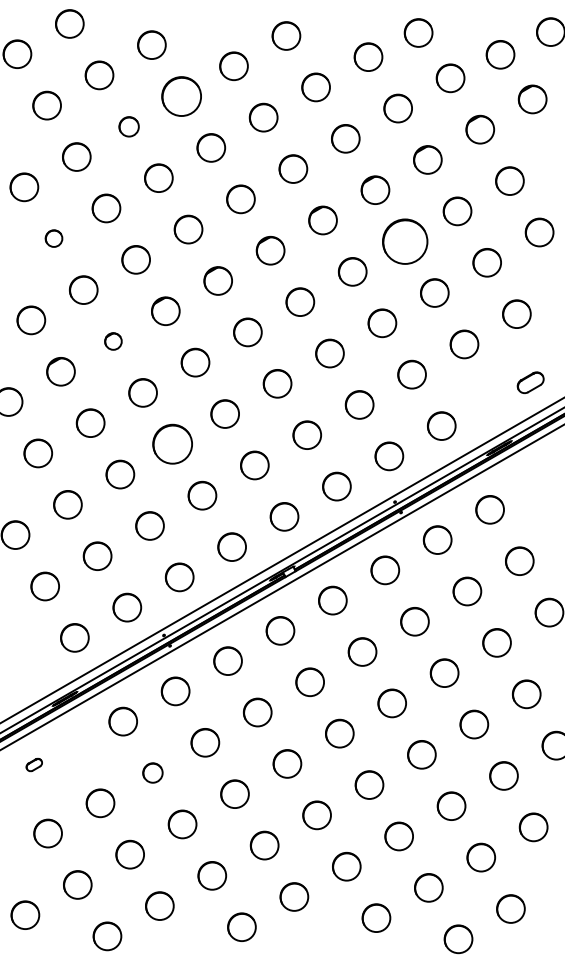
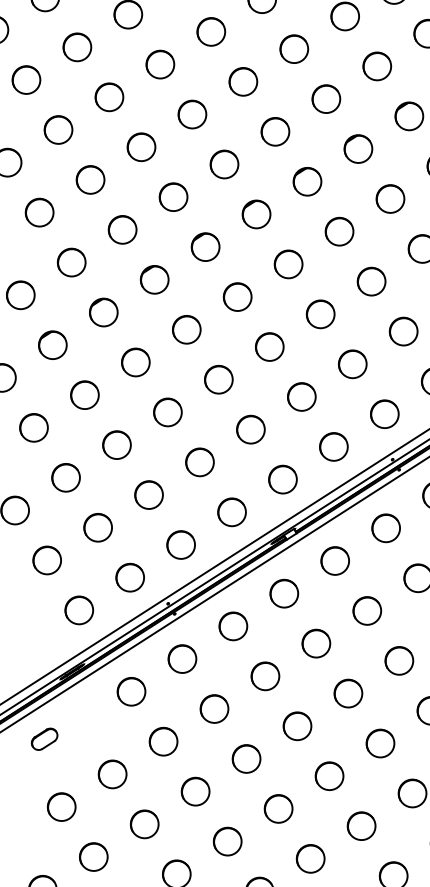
part: (181, 96) -> (160, 64), size x0.71
circle: (128, 126) -> (108, 97), size x1.43
part: (53, 238) -> (39, 212), size x1.67
part: (404, 241) -> (389, 198), size x0.62
part: (113, 341) -> (103, 312), size x1.67
part: (172, 444) -> (167, 412), size x0.71
part: (34, 764) -> (44, 738), size x1.67
circle: (152, 772) -> (163, 741), size x1.43

